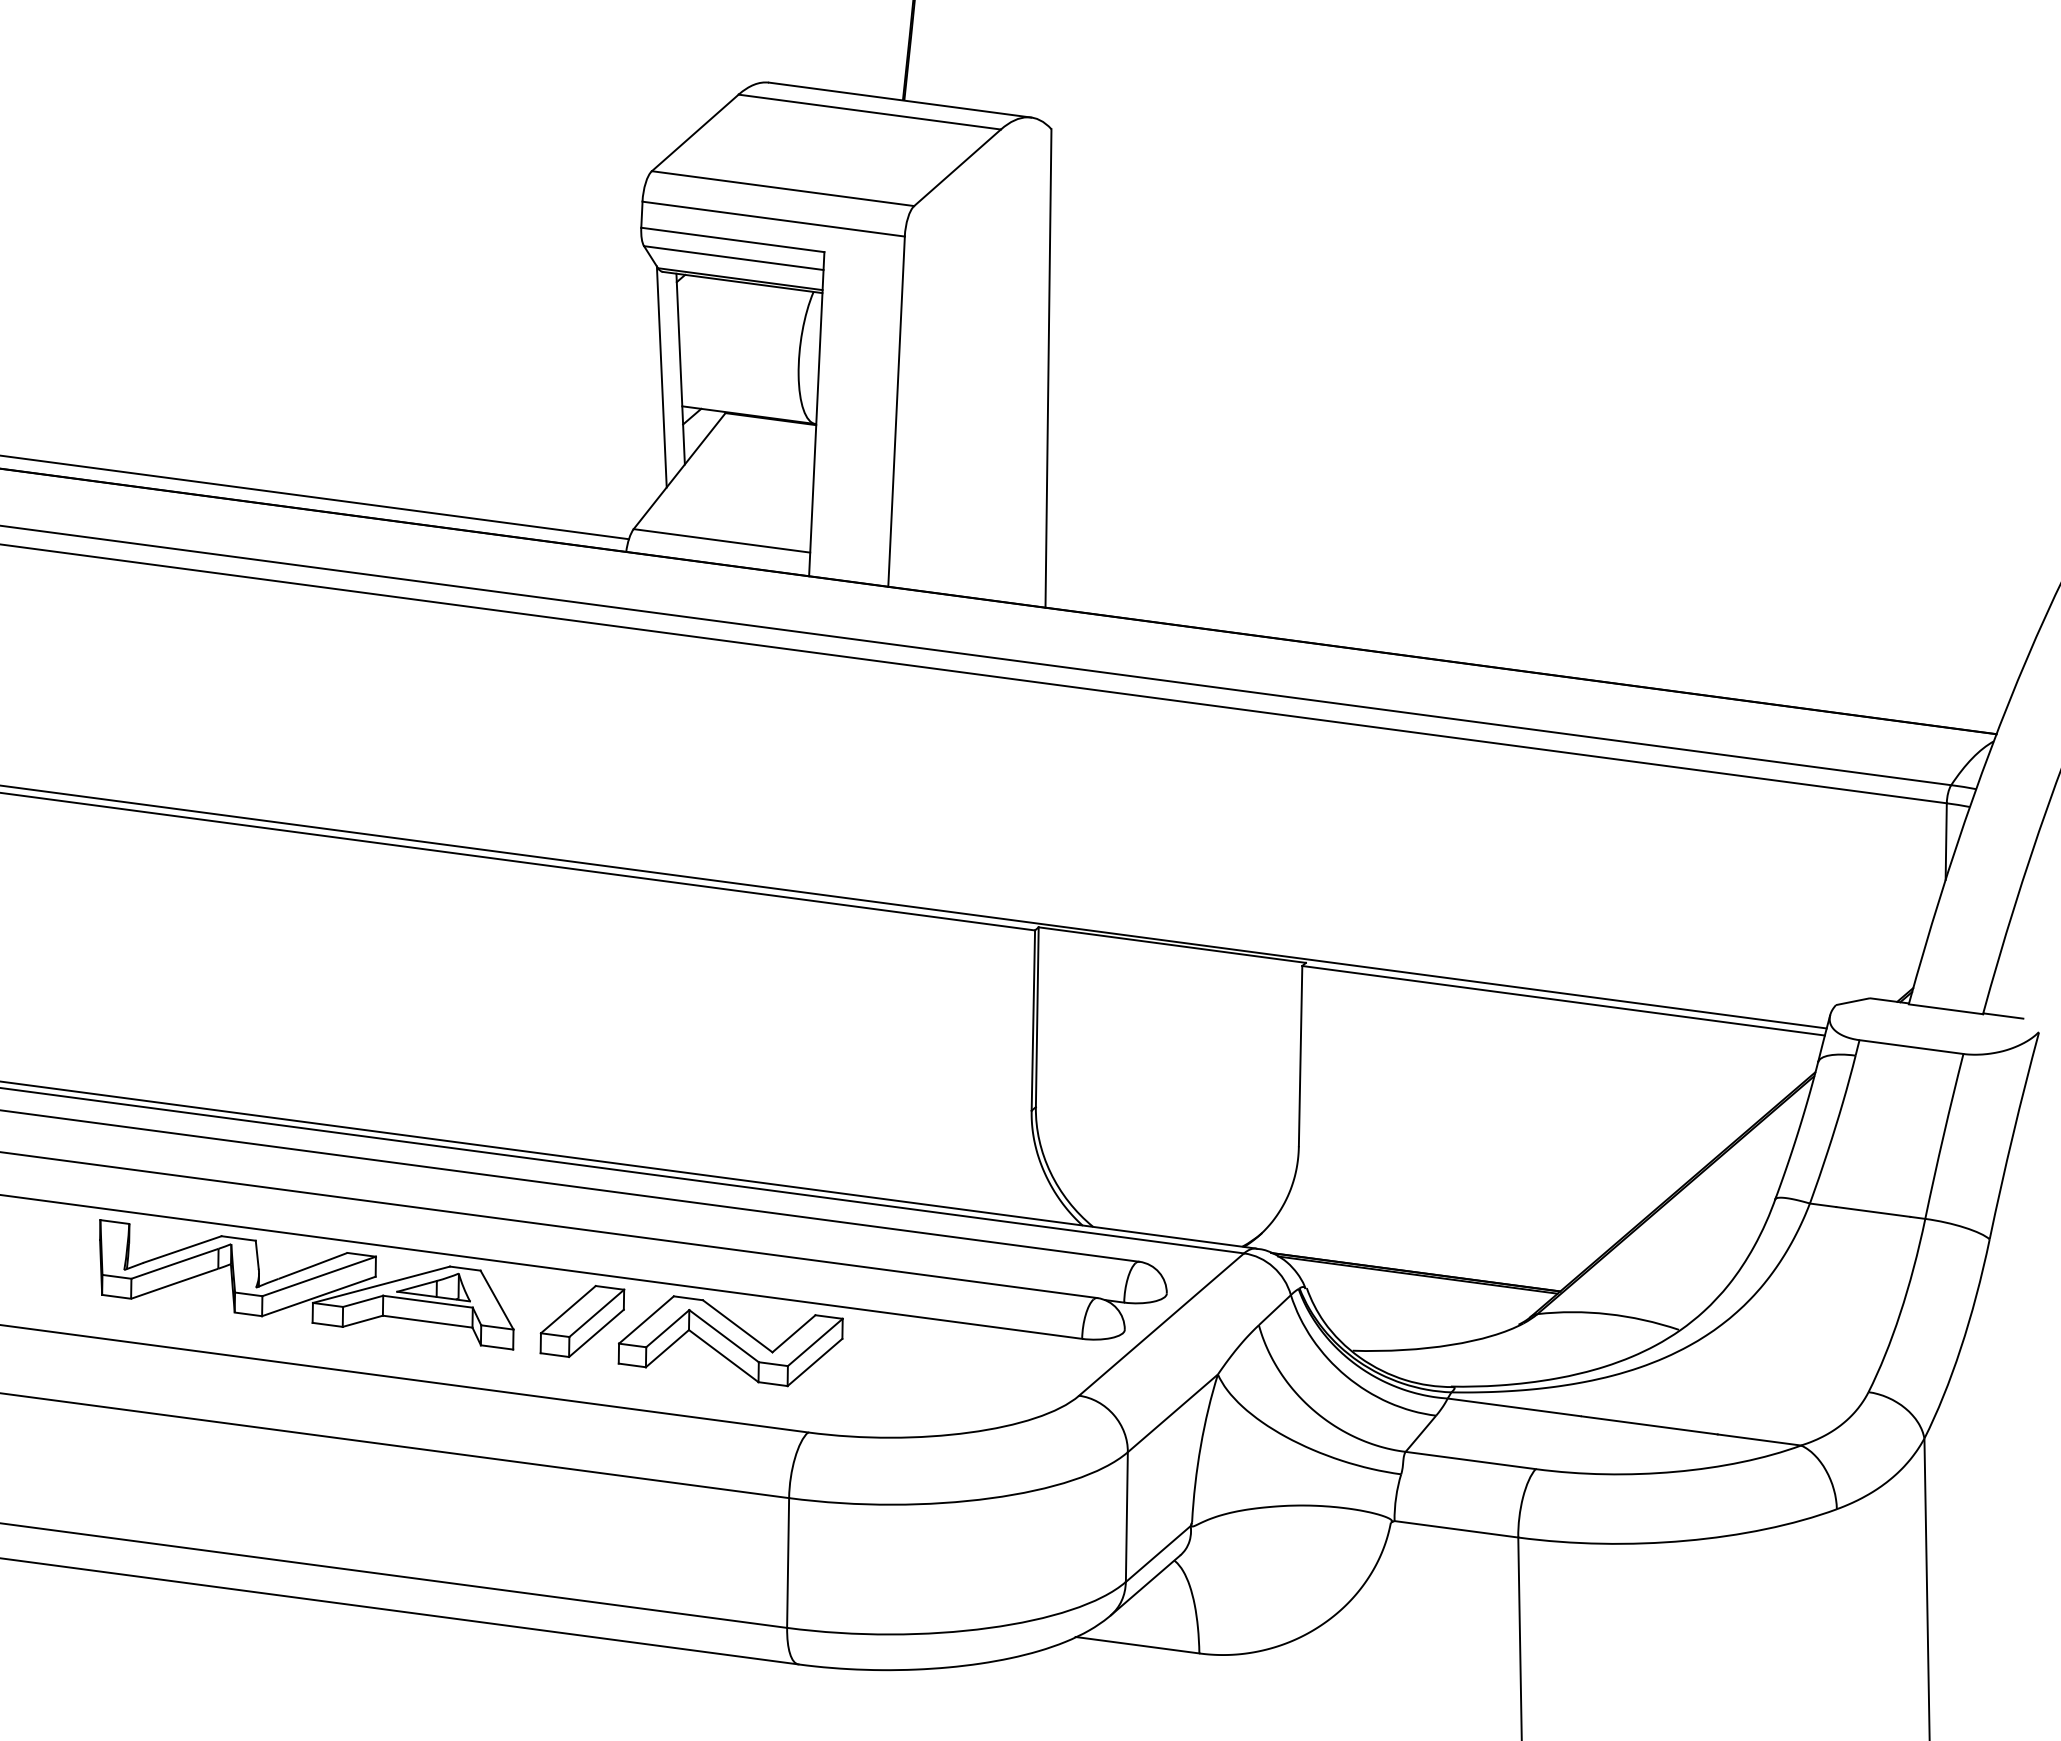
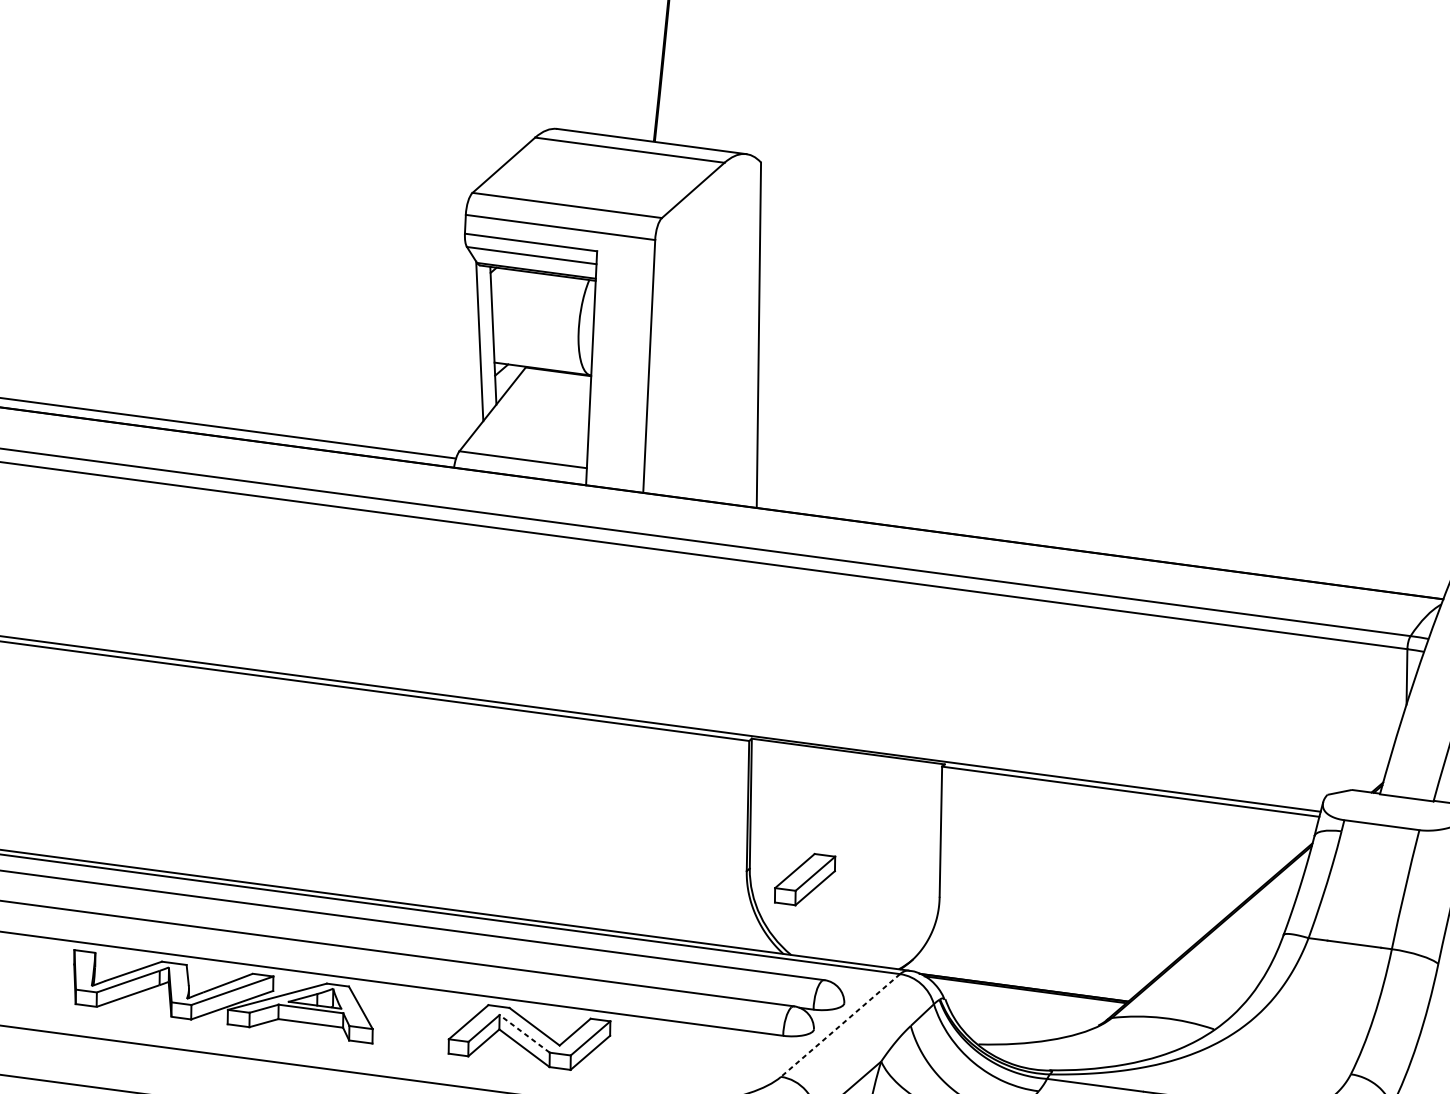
part: (582, 1321) -> (805, 879), moved
line: (1161, 1324) -> (840, 1025), solid -> dashed
line: (723, 1335) -> (524, 1033), solid -> dashed

